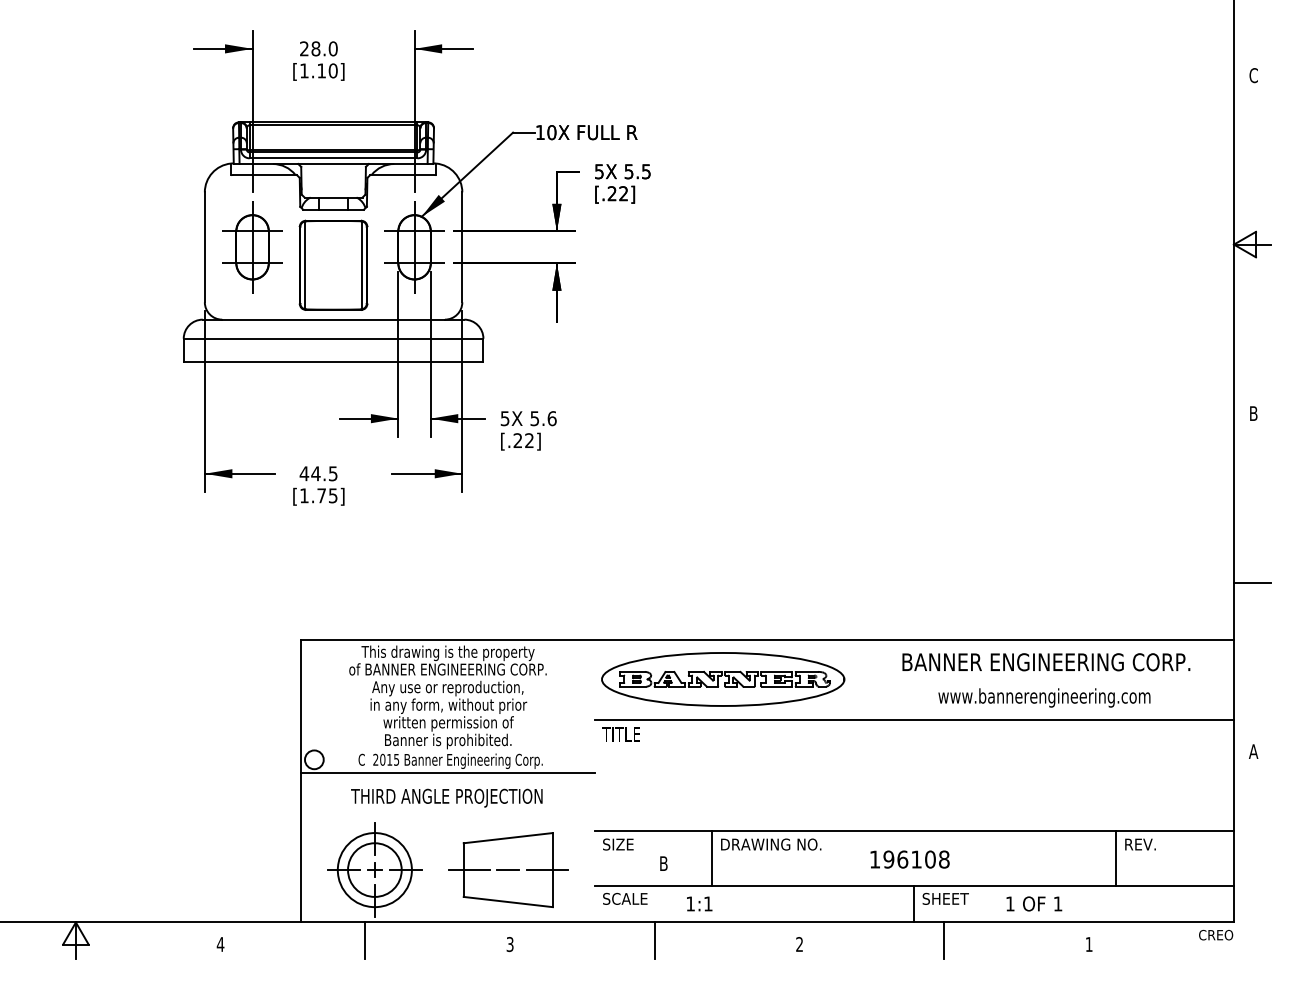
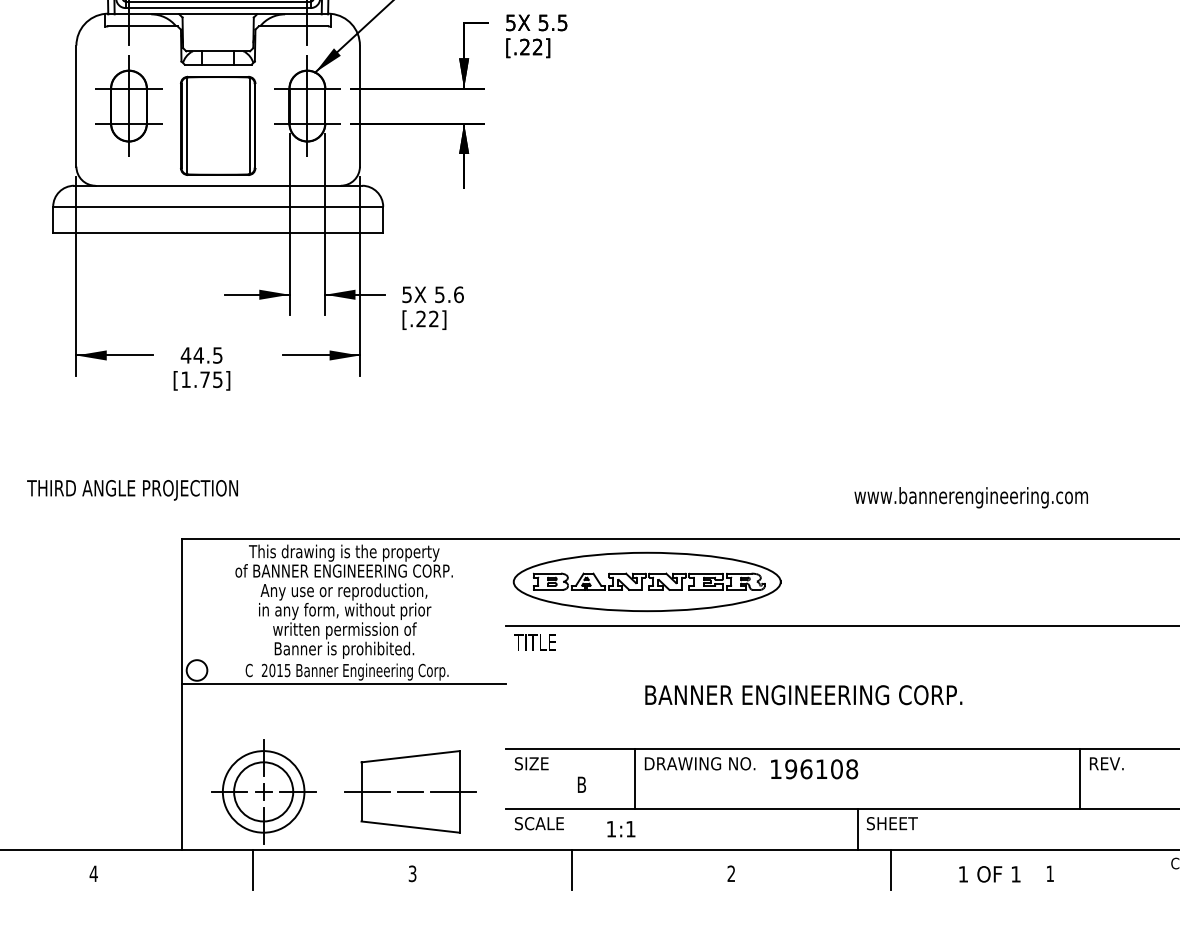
text: (1046, 662) -> (803, 695), moved
text: (1044, 697) -> (971, 497), moved
text: (446, 797) -> (132, 489), moved
text: (909, 859) -> (813, 769), moved
text: (1034, 903) -> (990, 873), moved

